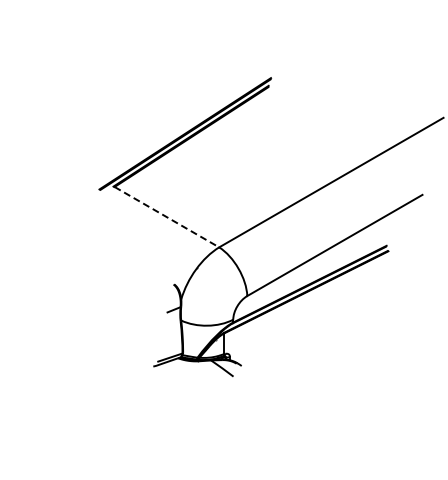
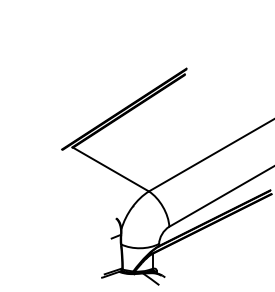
line: (167, 217) -> (111, 169), dashed -> solid

